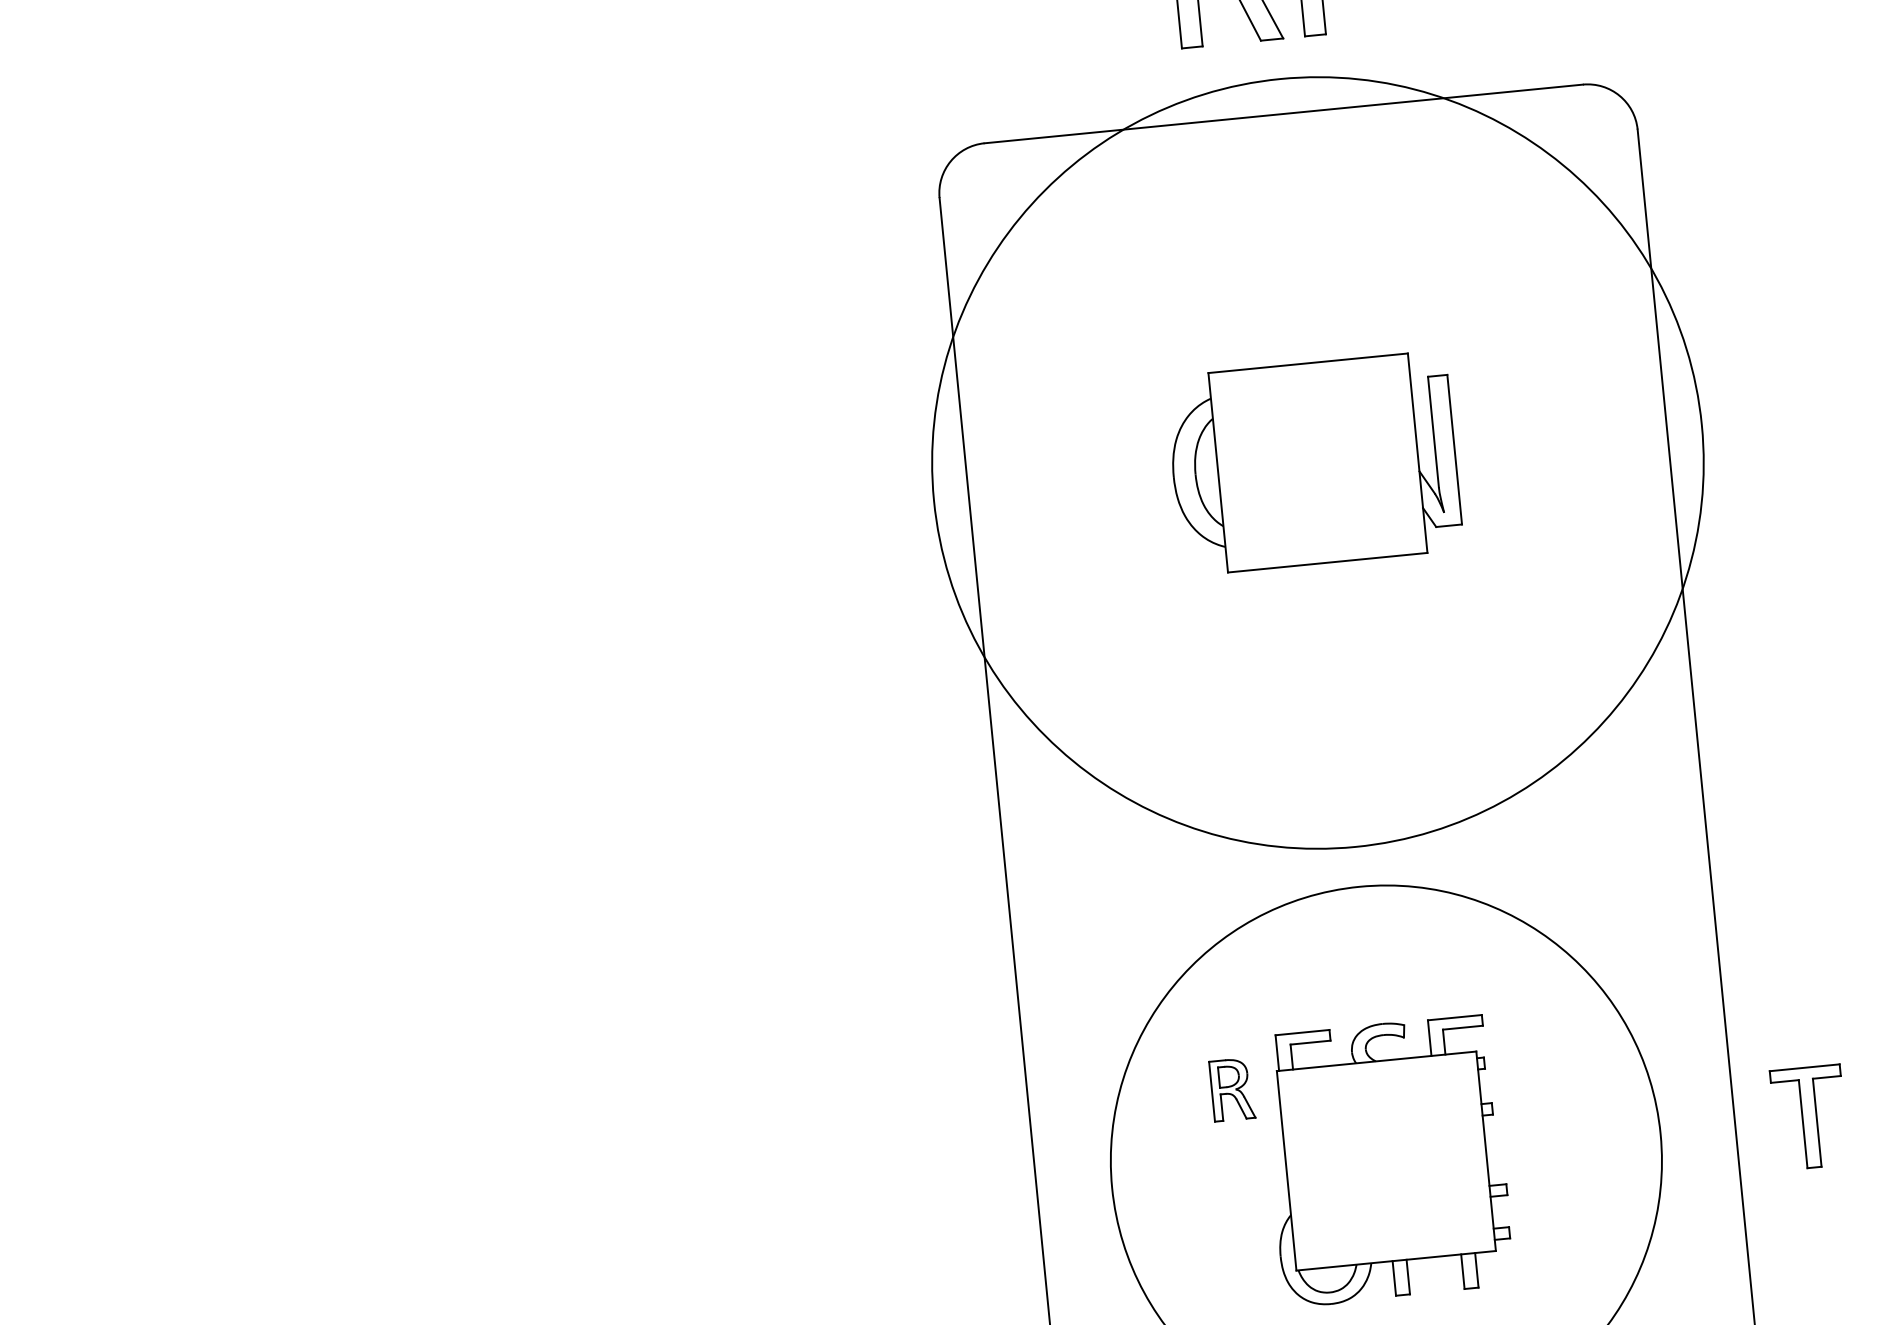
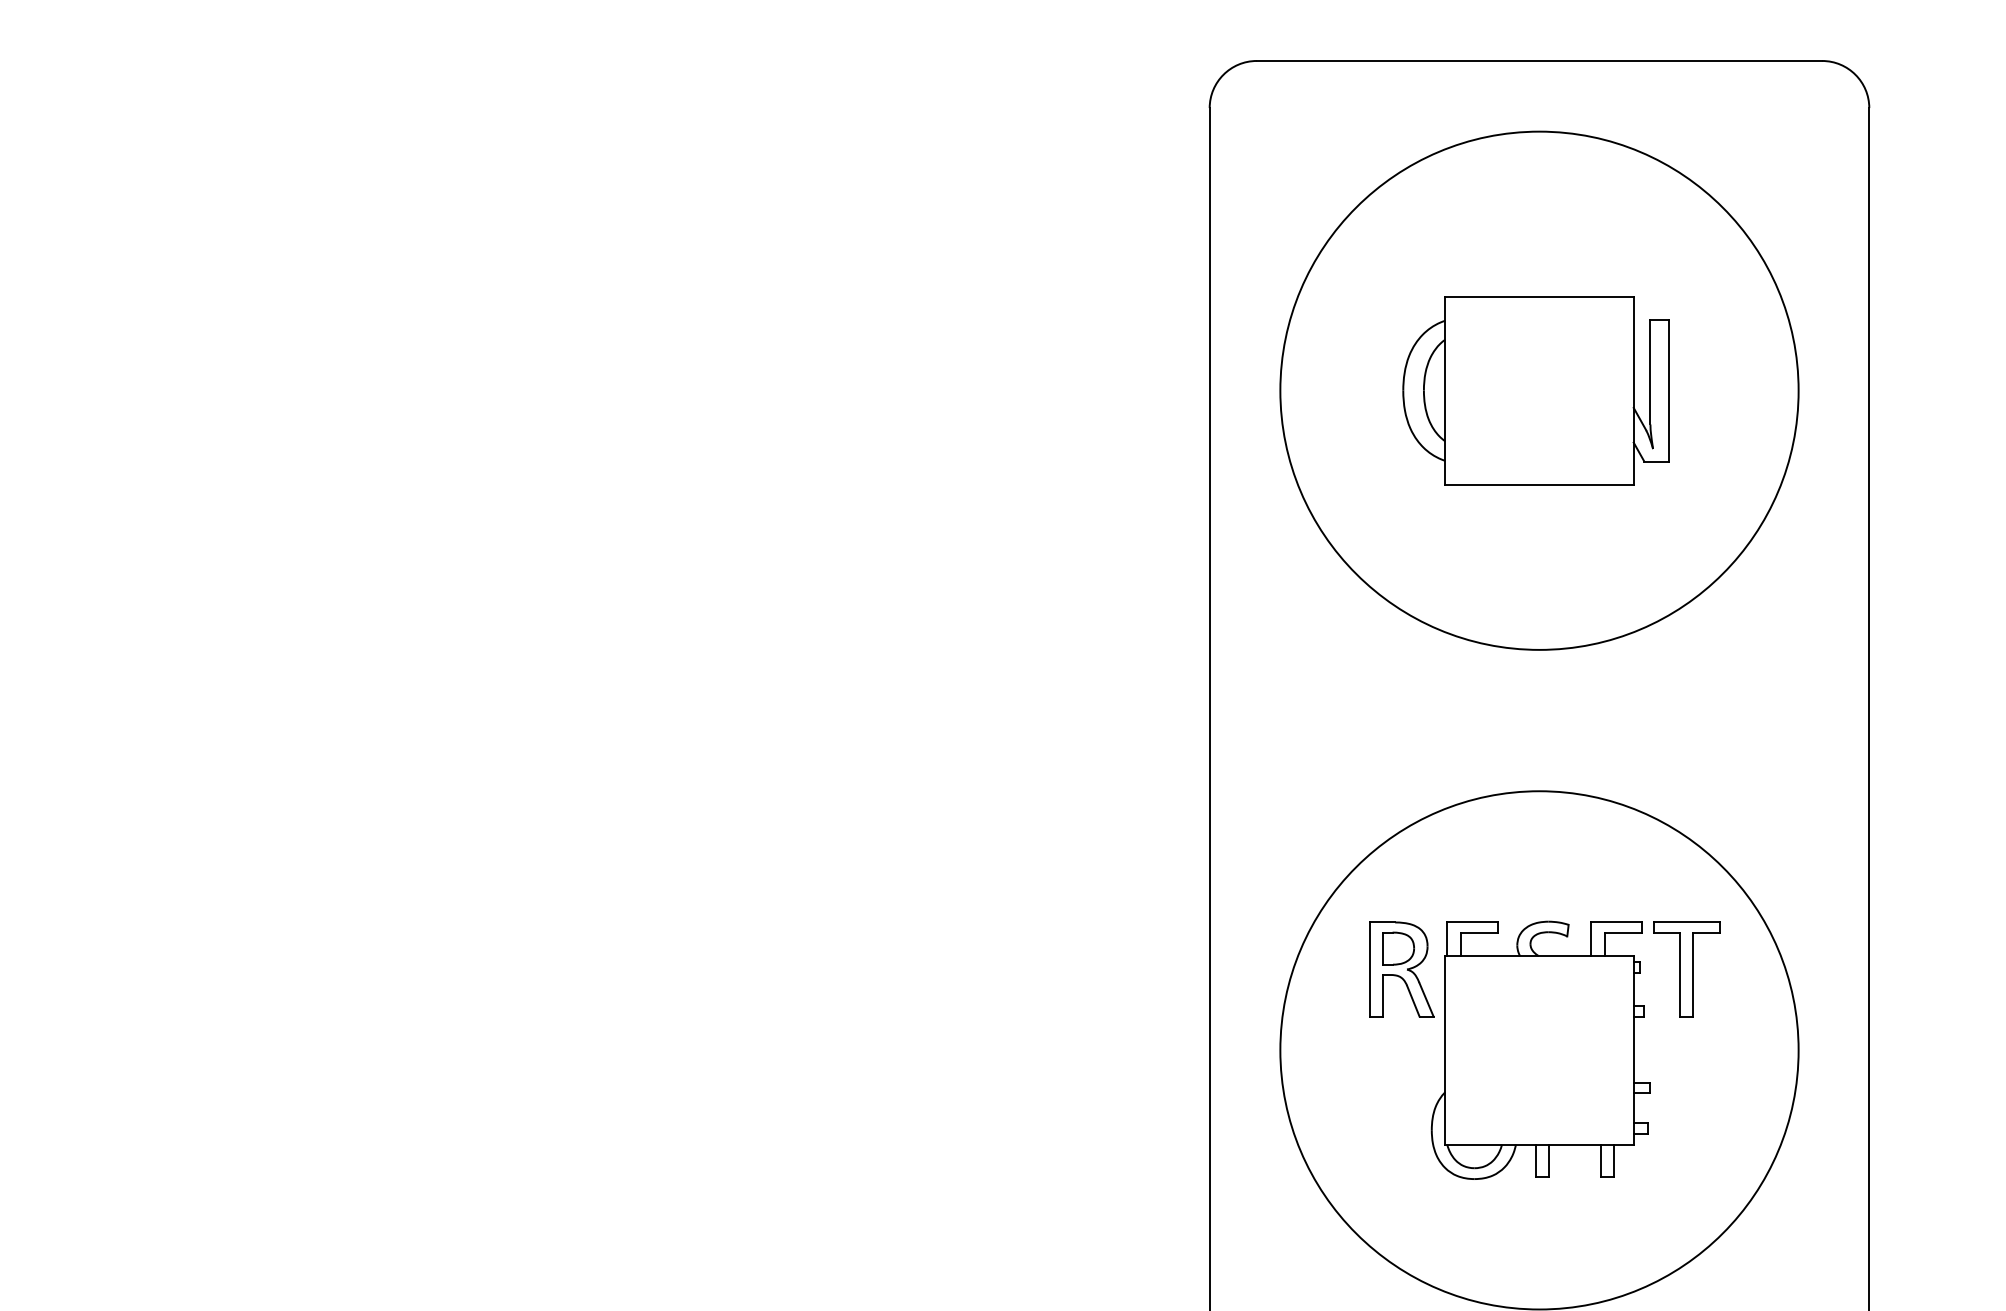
circle: (1317, 462) -> (1539, 390), size x0.71
part: (1231, 1089) -> (1401, 969), size x1.67
part: (1809, 1117) -> (1686, 969), moved

